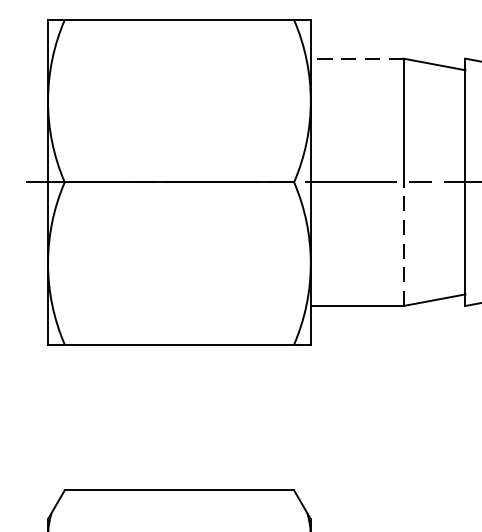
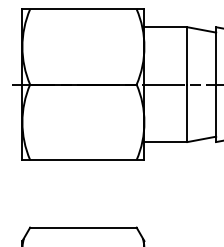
line: (356, 59) -> (165, 27), dashed -> solid
line: (403, 244) -> (187, 113), dashed -> solid

